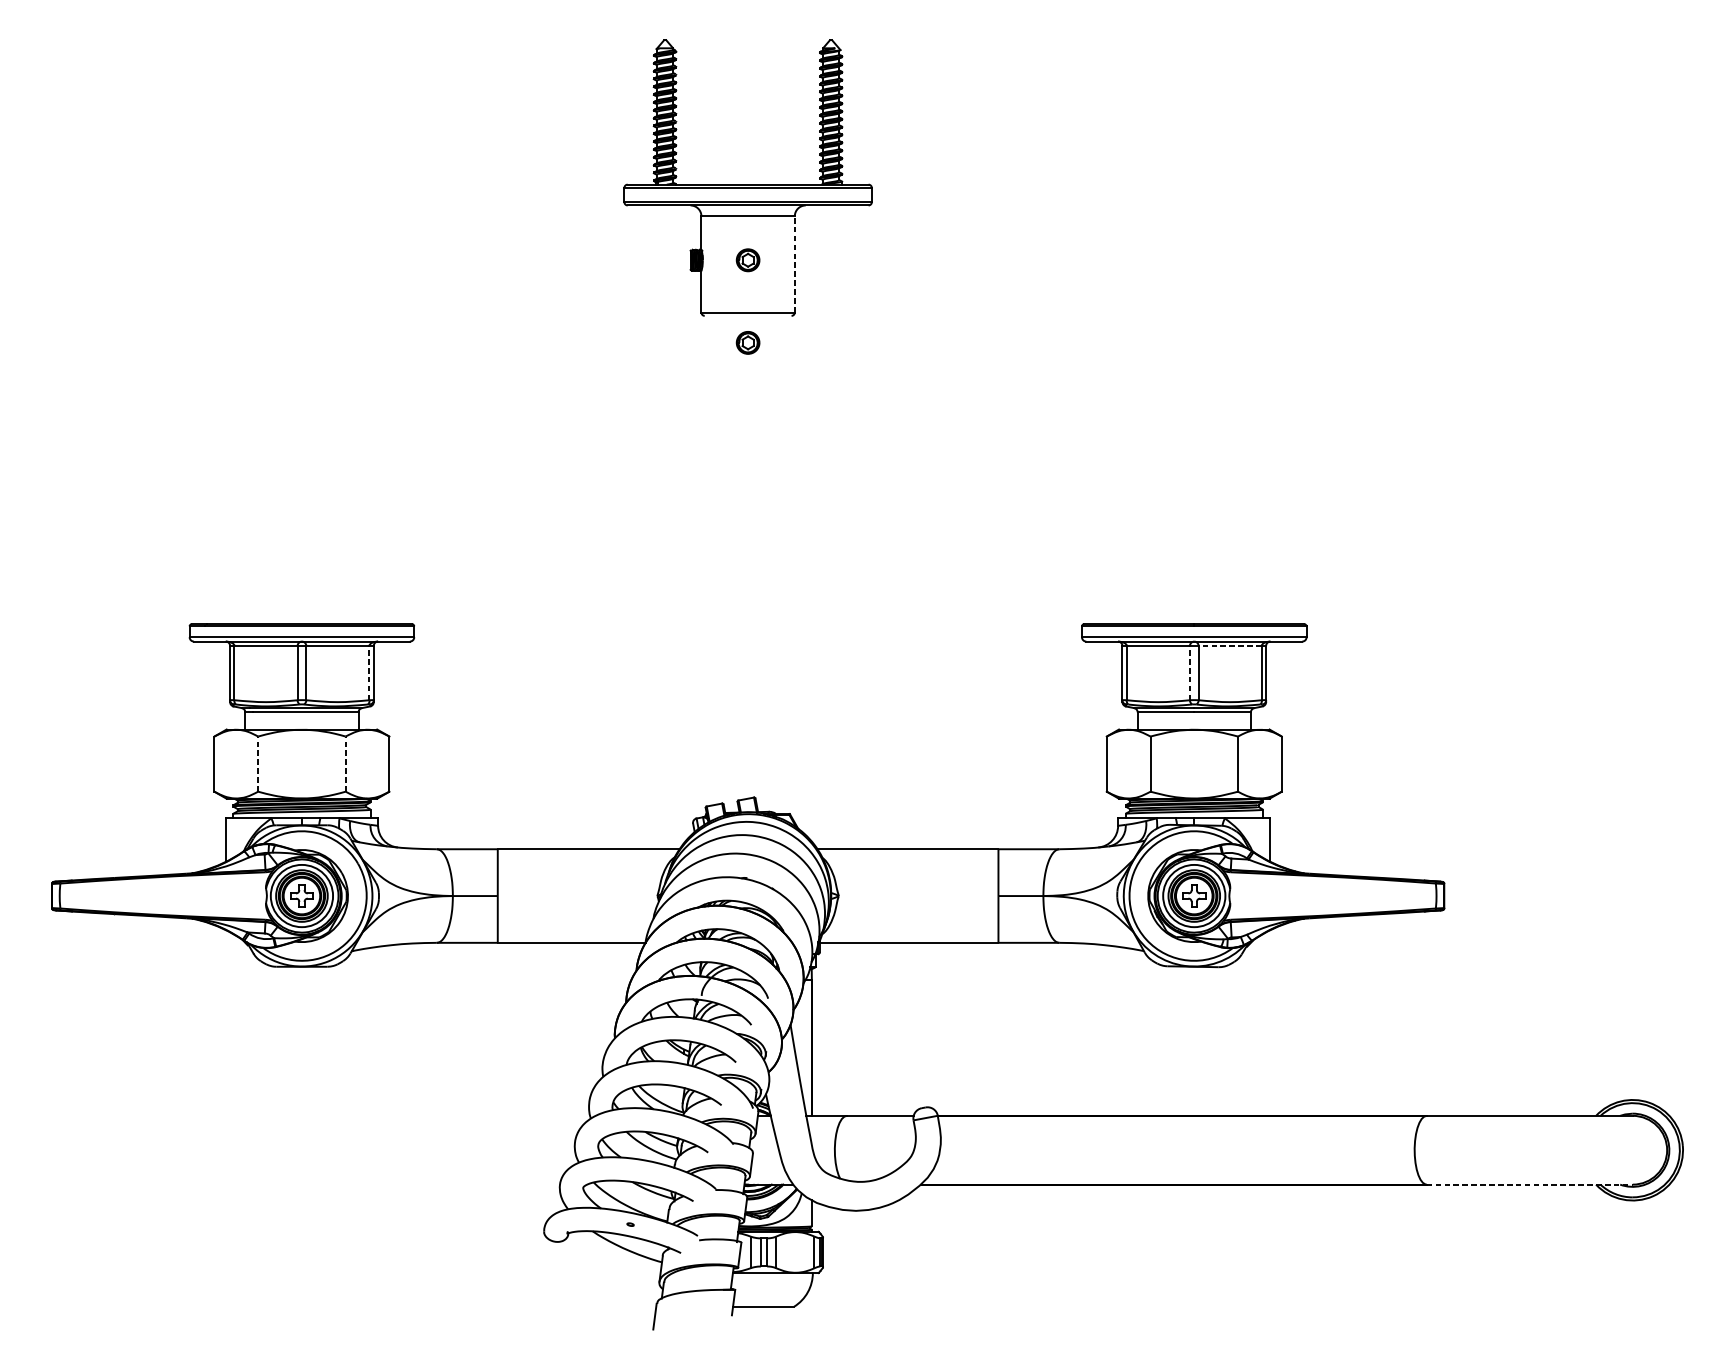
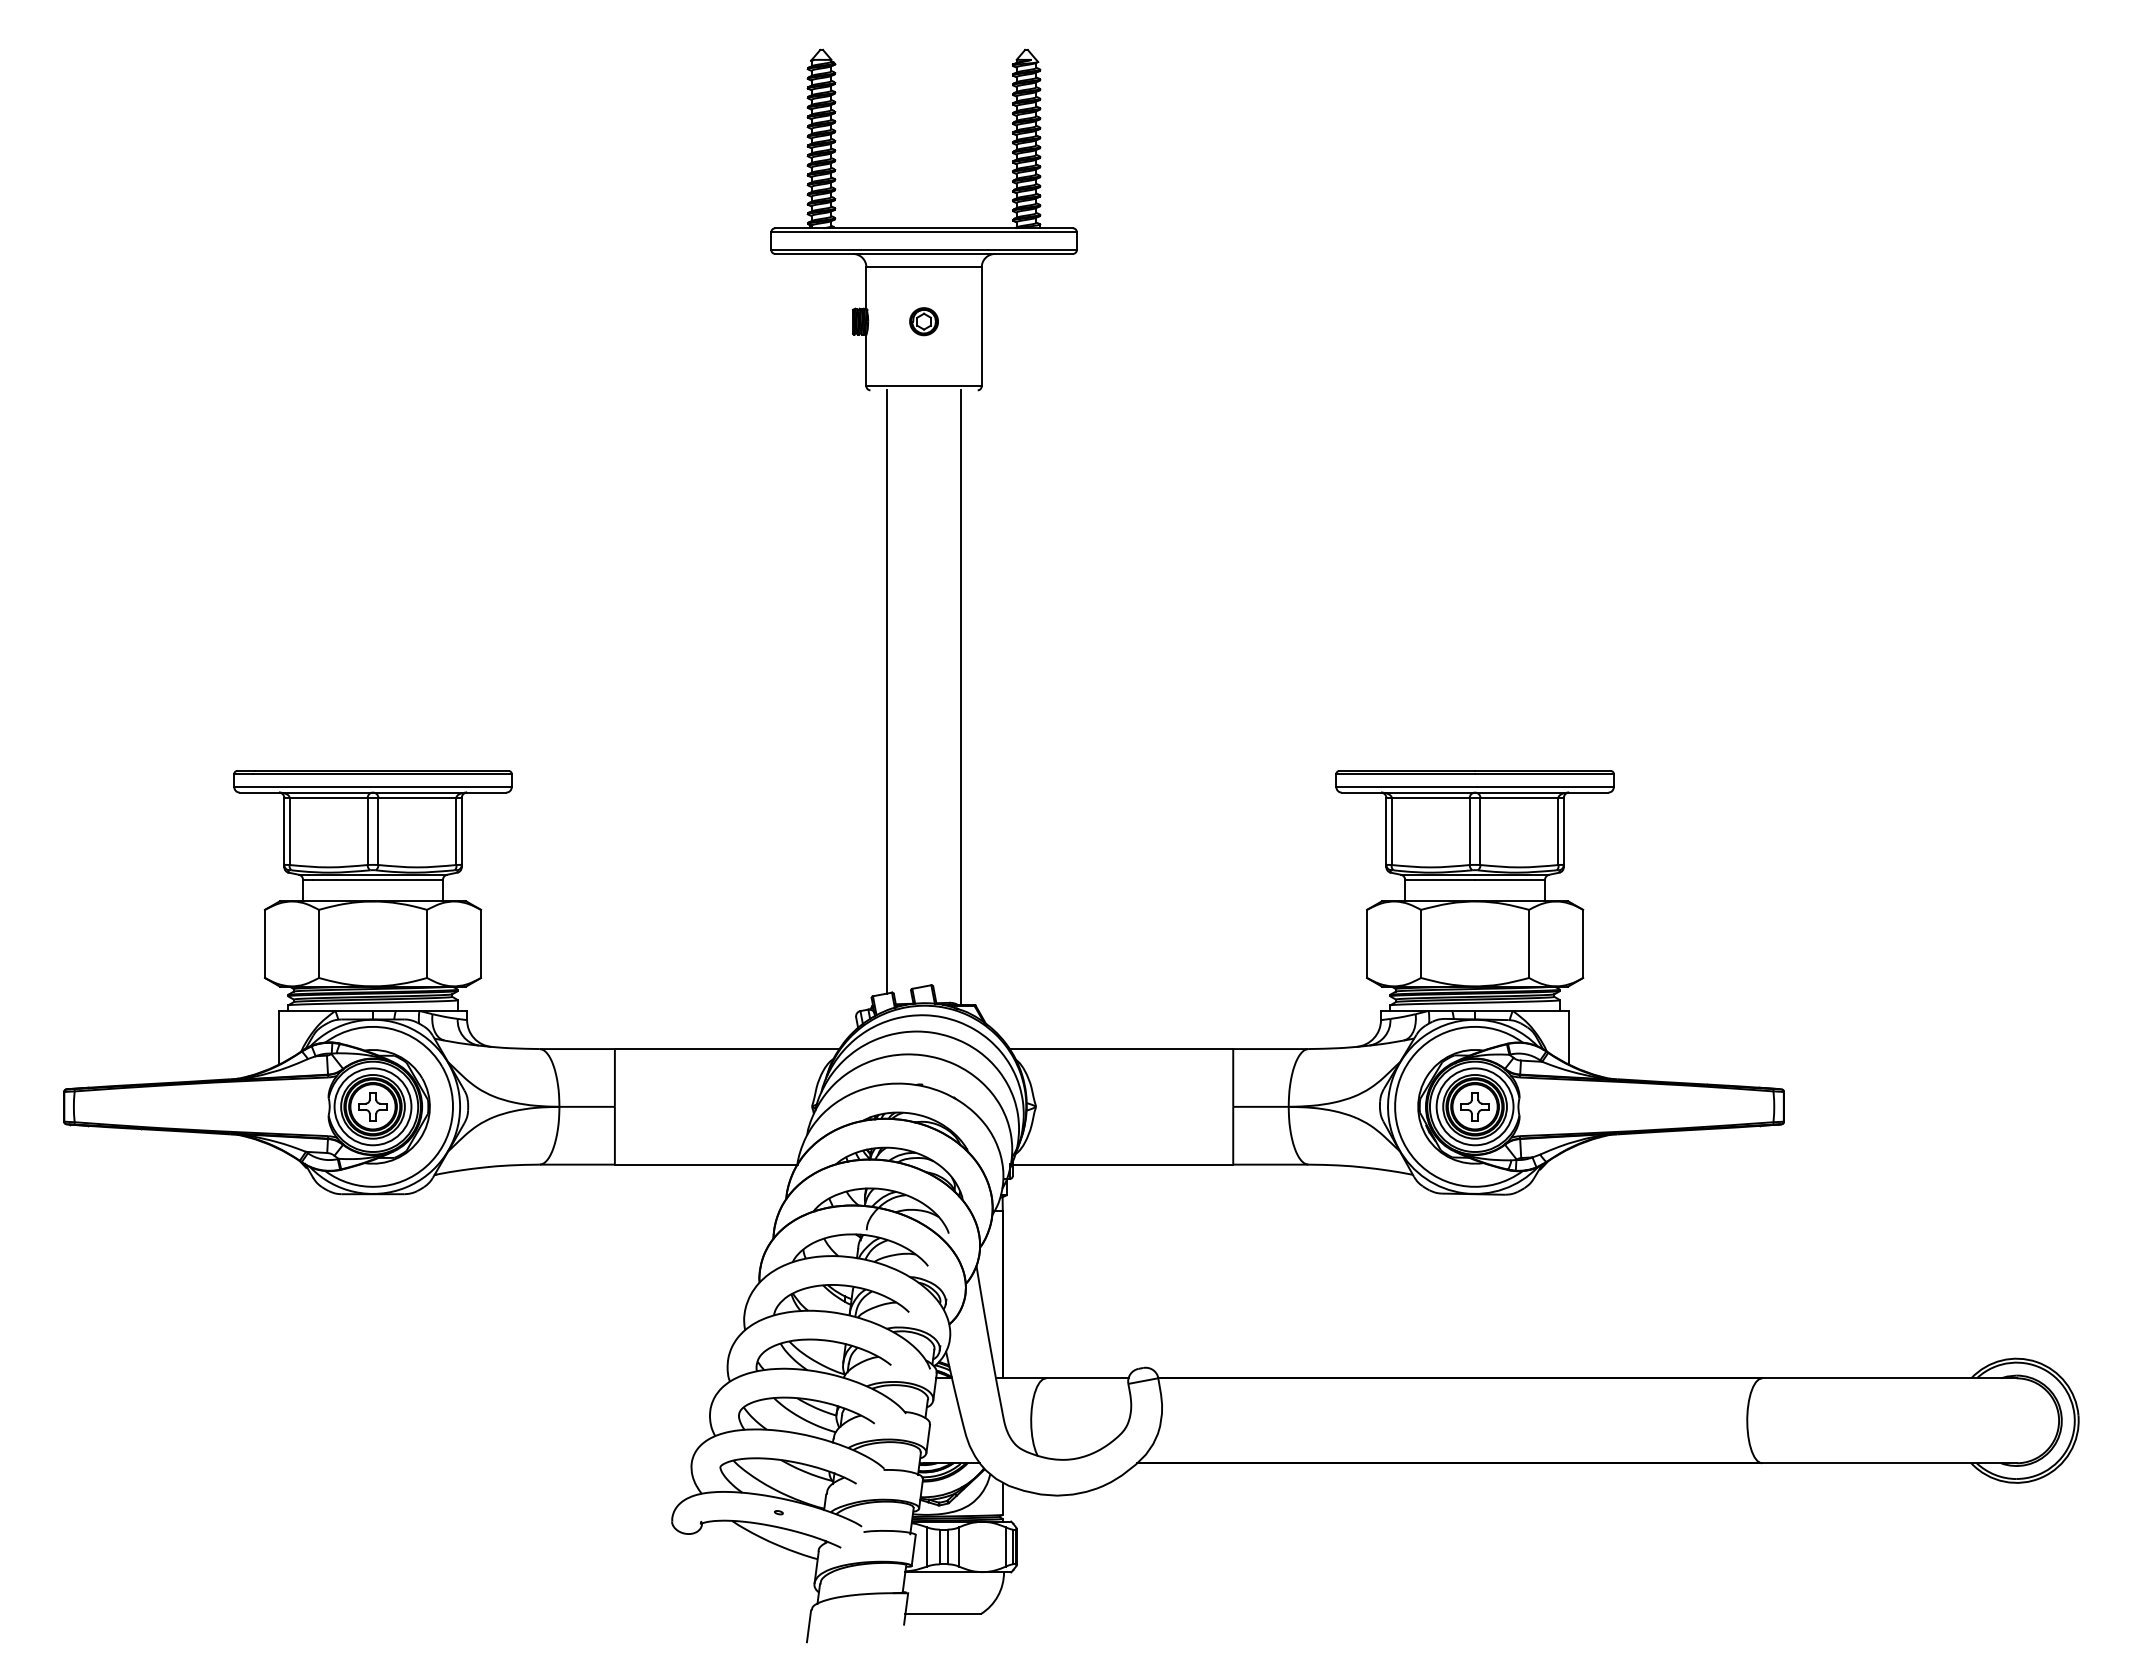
line: (794, 264) -> (981, 326), dashed -> solid
part: (747, 342) -> (923, 423), removed
line: (718, 559) -> (887, 691), added
line: (777, 564) -> (960, 697), added
line: (1230, 646) -> (1519, 798), dashed -> solid
line: (369, 673) -> (456, 831), dashed -> solid
line: (1189, 673) -> (1469, 831), dashed -> solid
line: (257, 763) -> (318, 943), dashed -> solid
line: (346, 763) -> (427, 943), dashed -> solid
line: (1529, 1184) -> (1889, 1463), dashed -> solid

